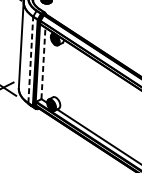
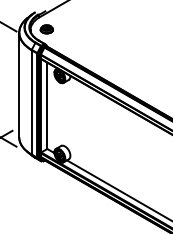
line: (30, 59) -> (31, 101), dashed -> solid
line: (43, 63) -> (47, 105), dashed -> solid

